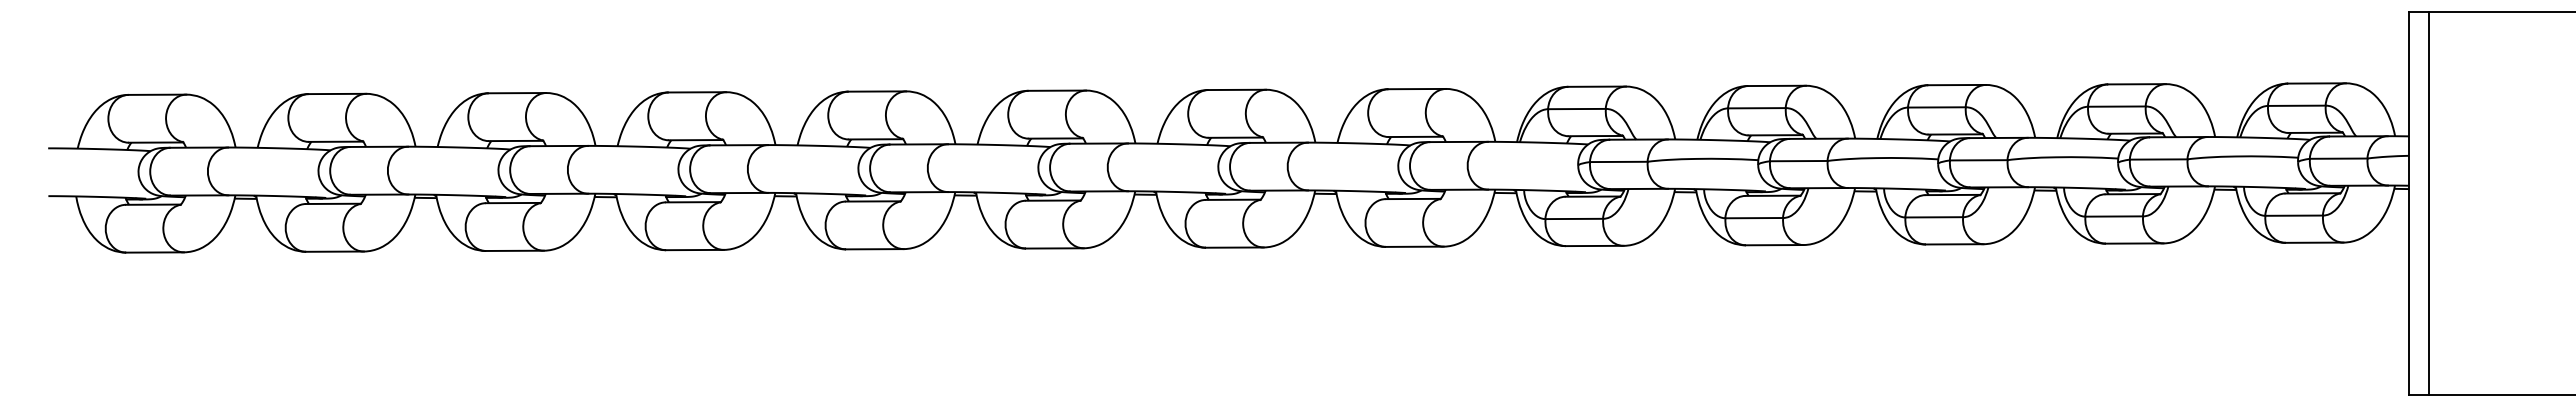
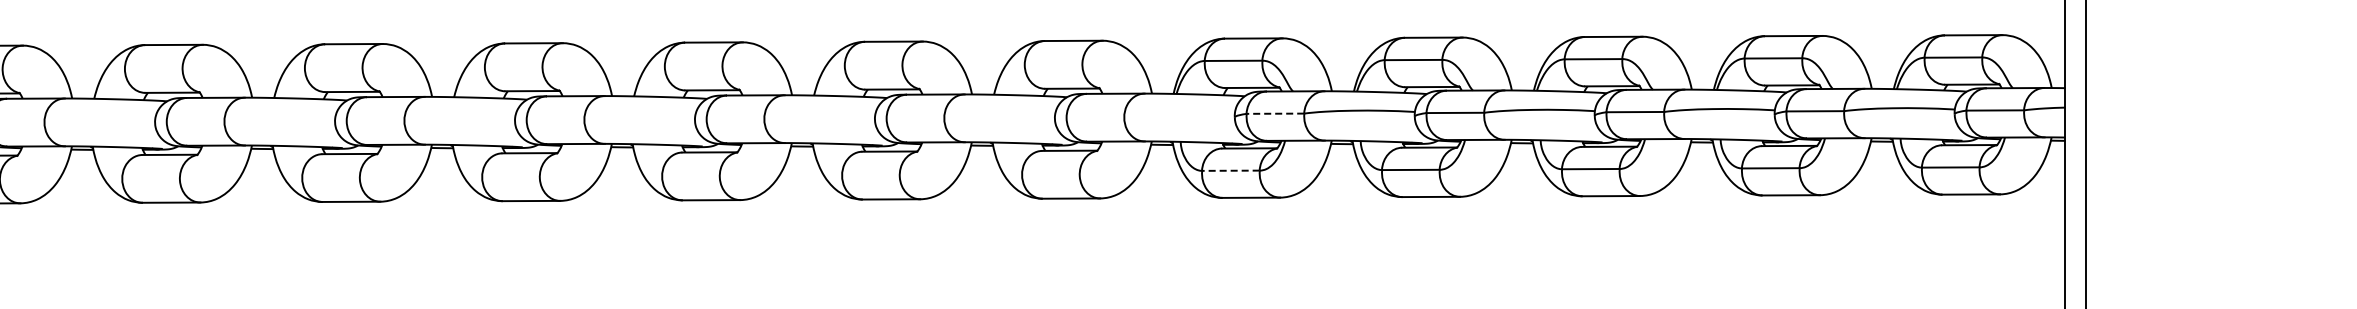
line: (1618, 161) -> (1275, 113), solid -> dashed
line: (1574, 218) -> (1231, 170), solid -> dashed

